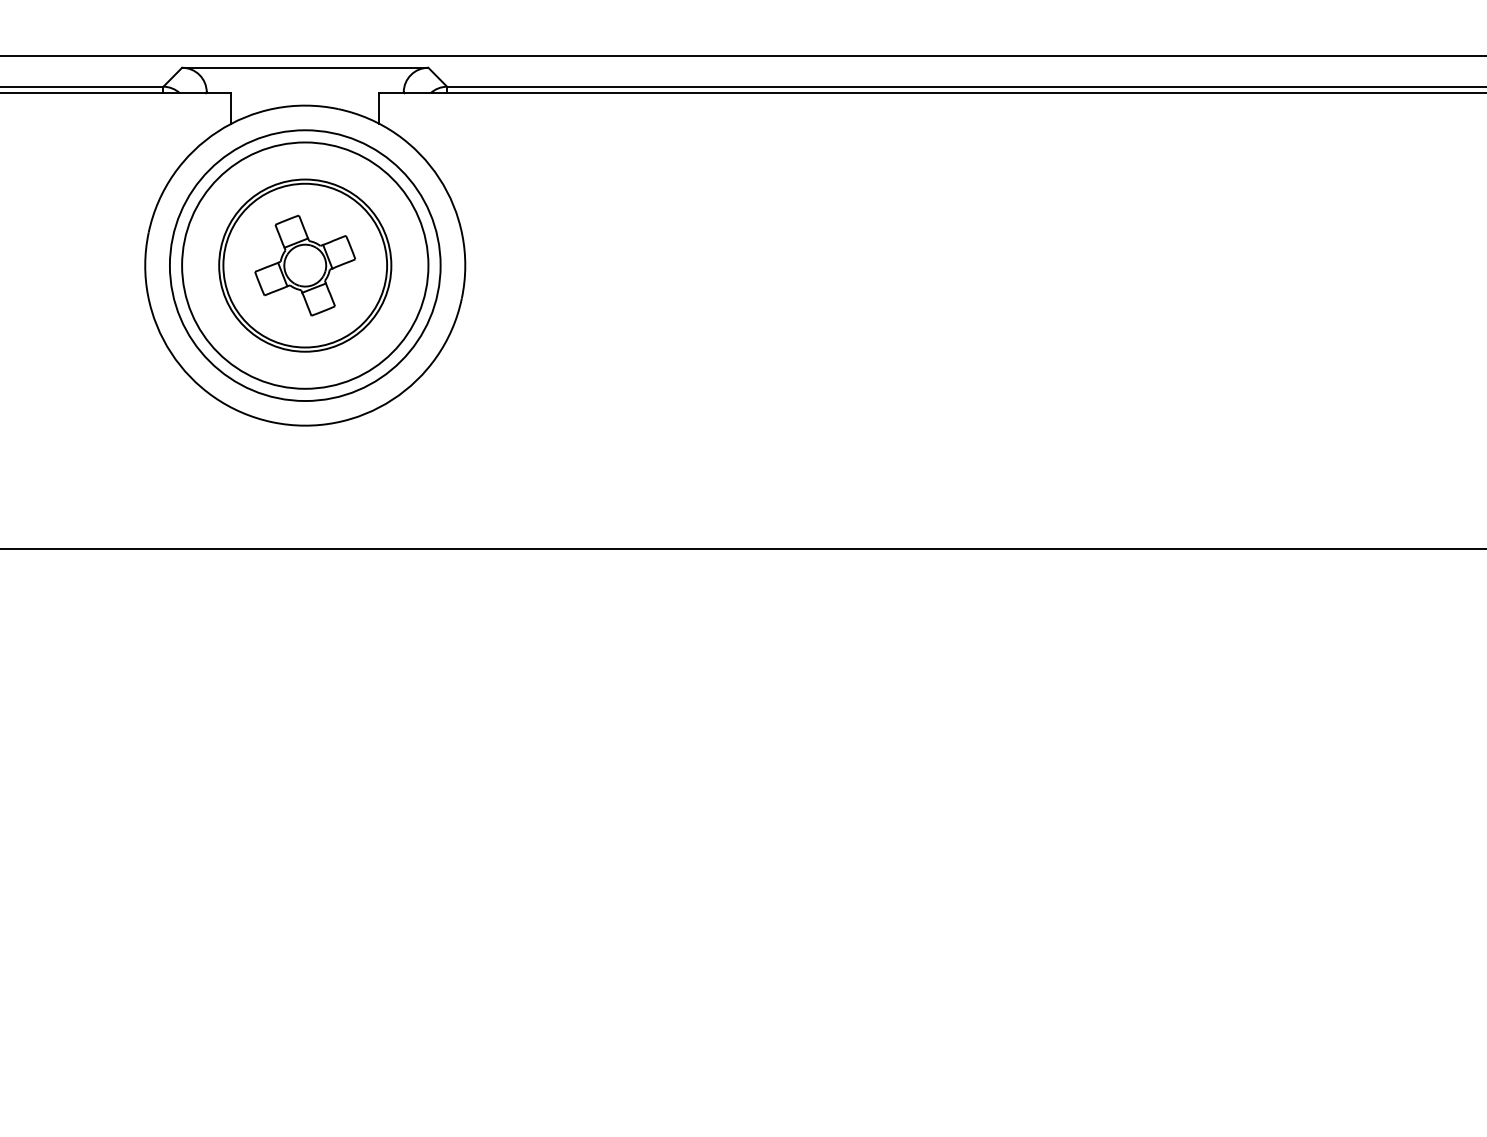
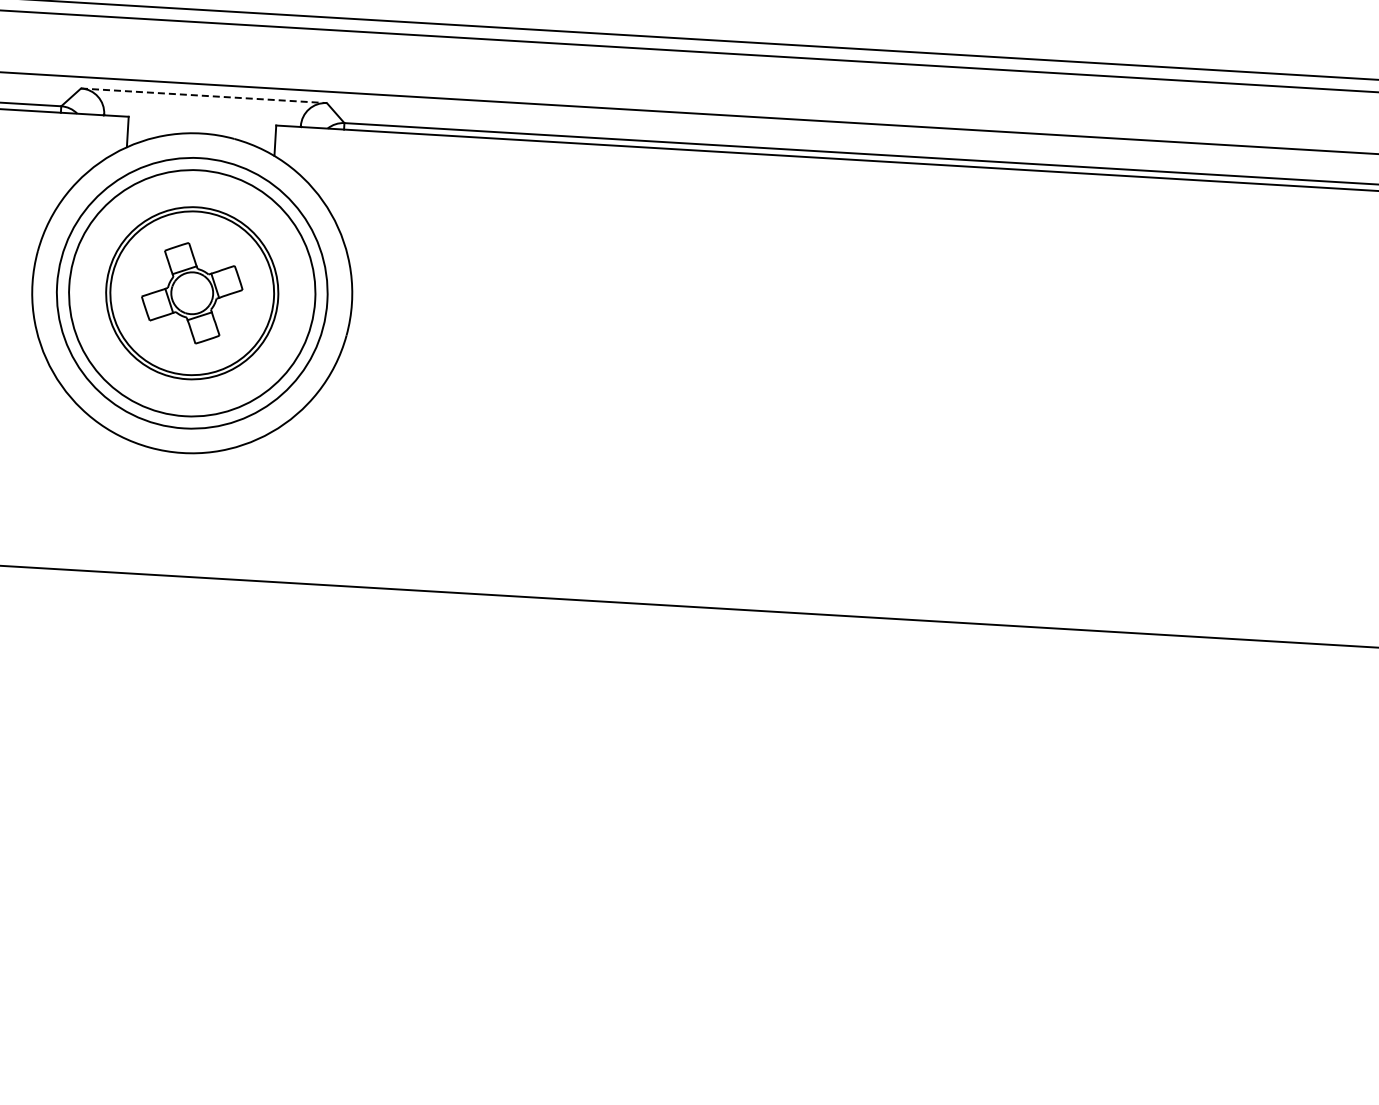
line: (305, 67) -> (204, 95), solid -> dashed

